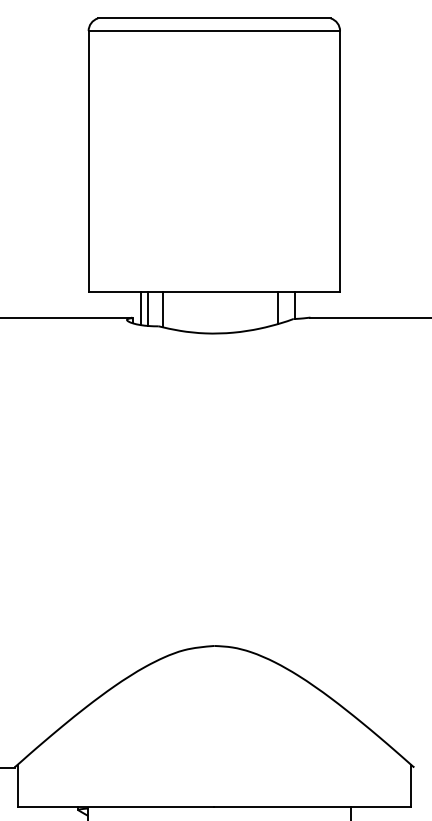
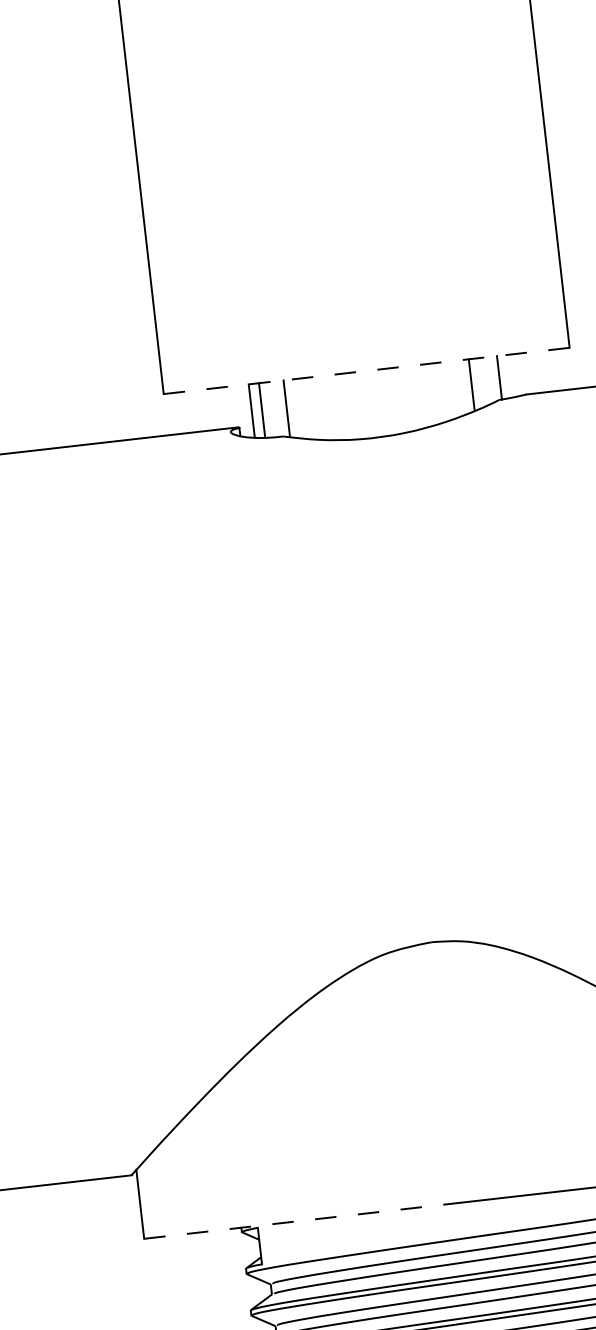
line: (214, 292) -> (366, 371), solid -> dashed
line: (116, 807) -> (303, 1220), solid -> dashed

